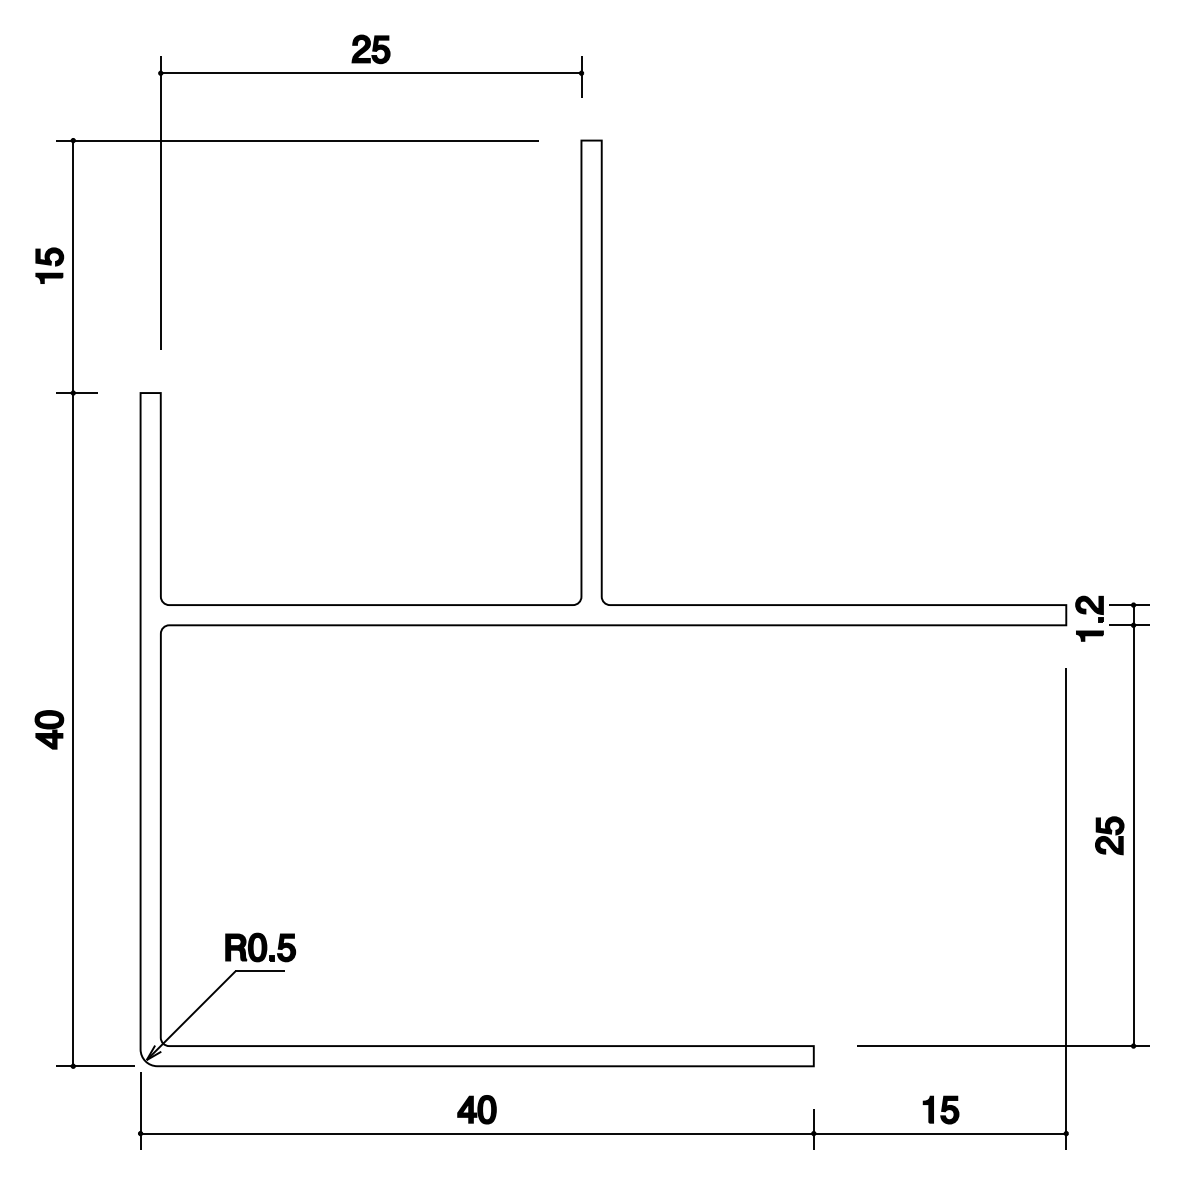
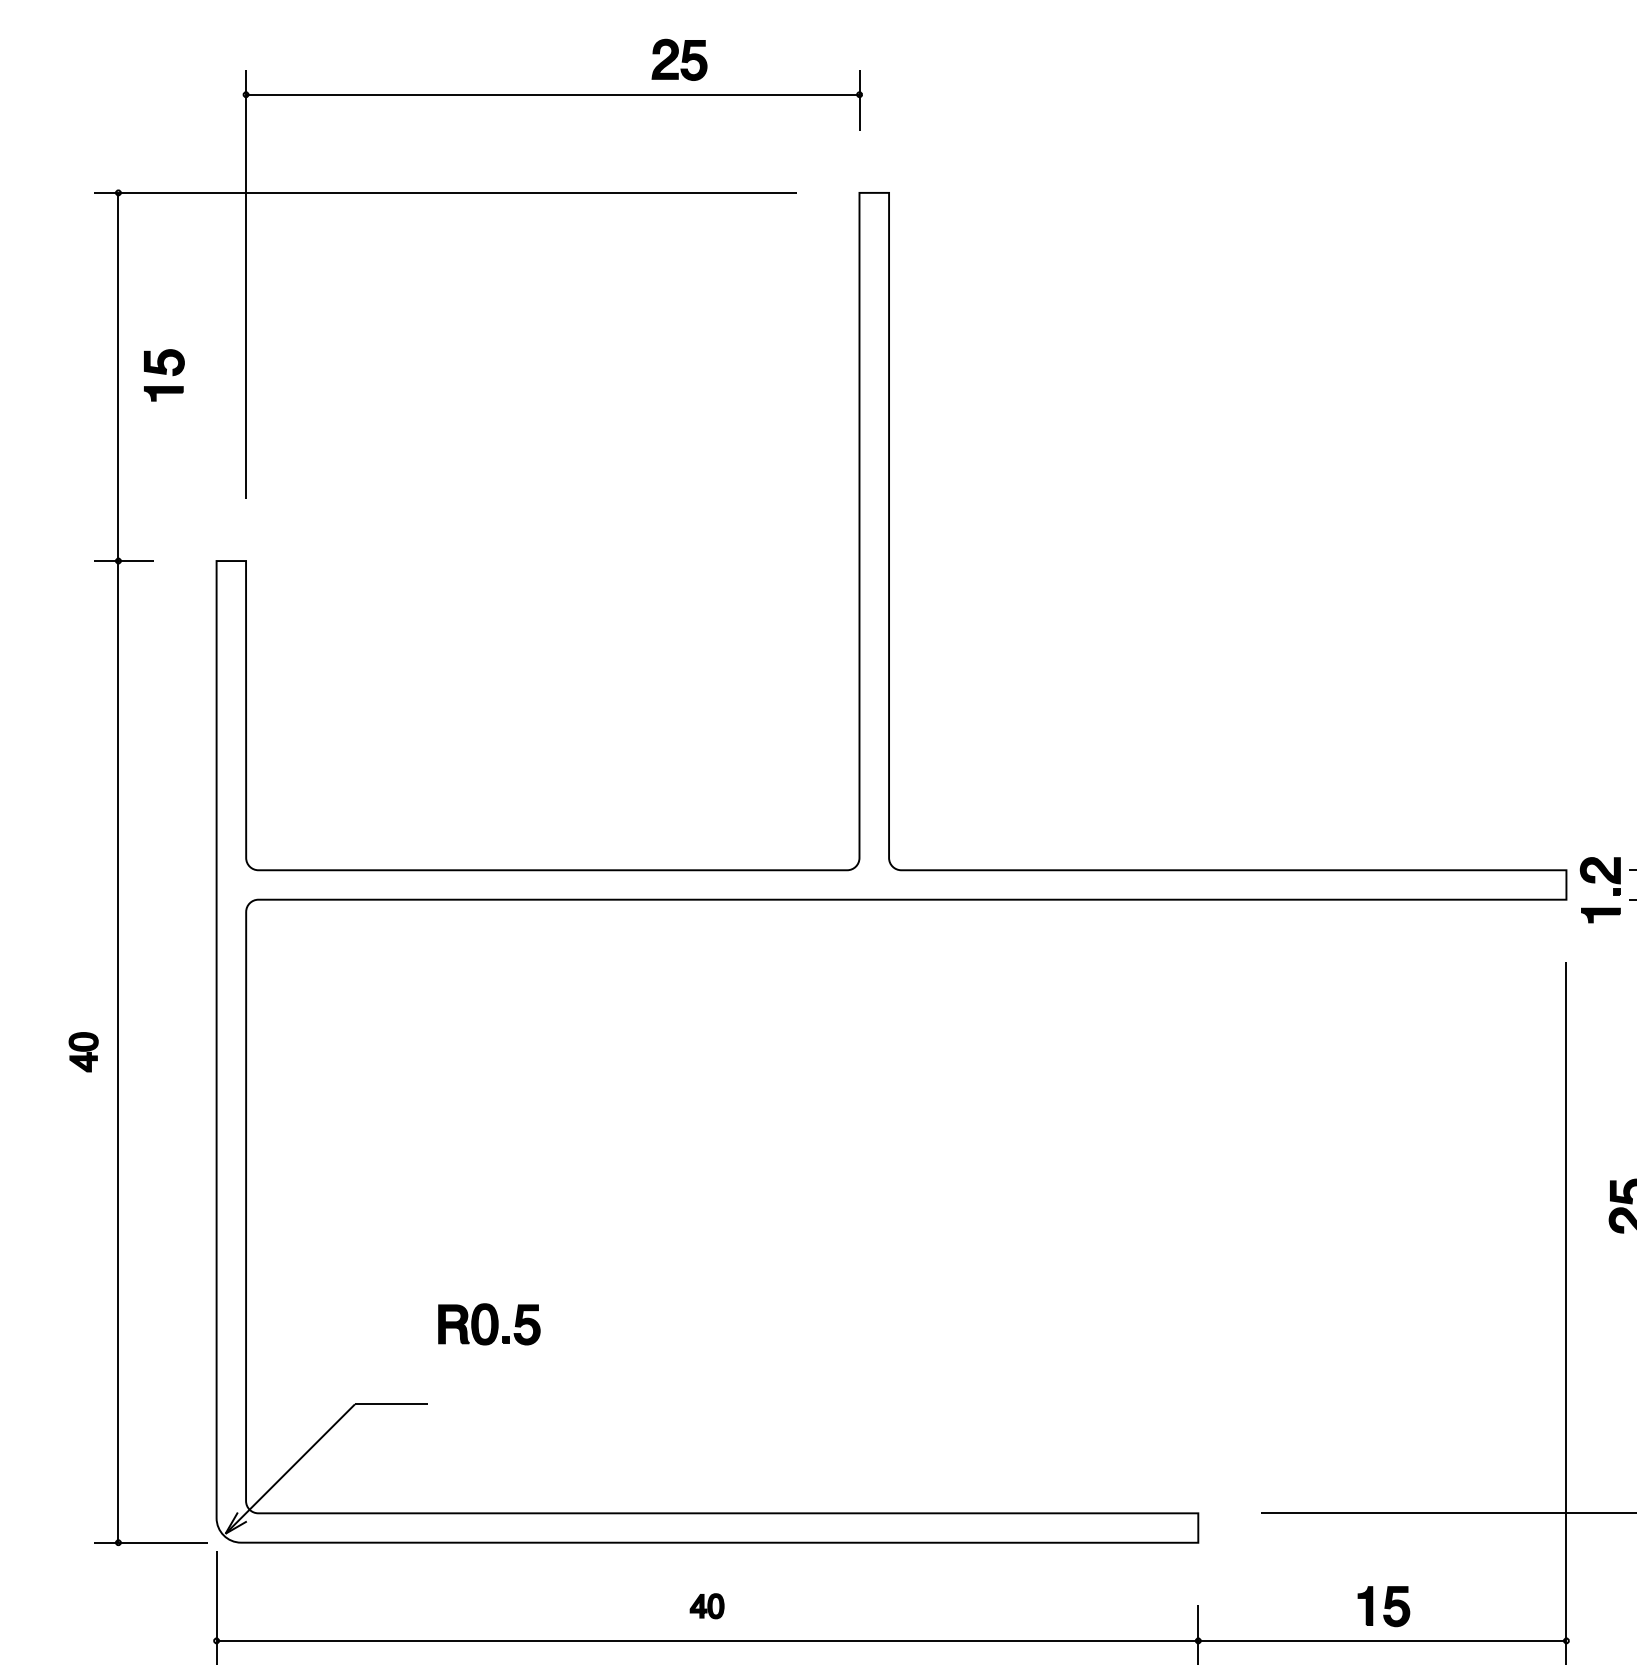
part: (370, 49) -> (678, 60), moved
part: (49, 265) -> (163, 375), moved
part: (49, 729) -> (83, 1051), size x0.7
part: (260, 947) -> (489, 1324), moved
part: (476, 1109) -> (706, 1605), size x0.6

